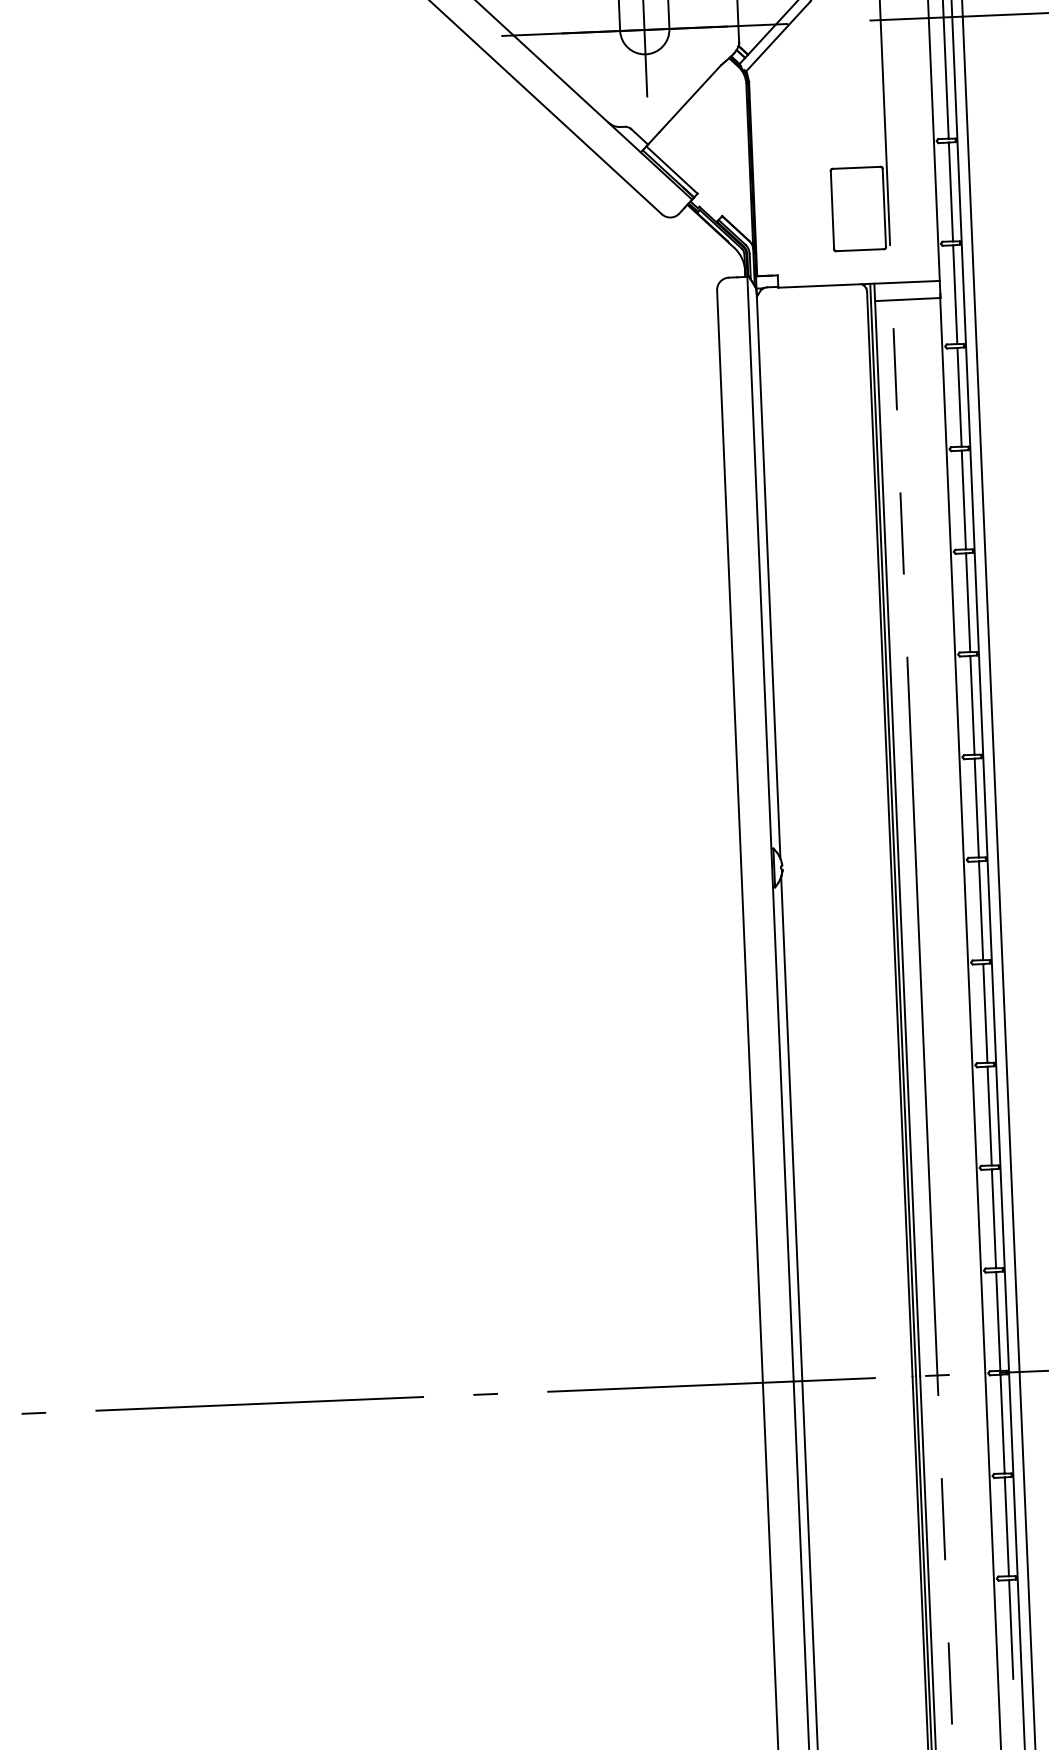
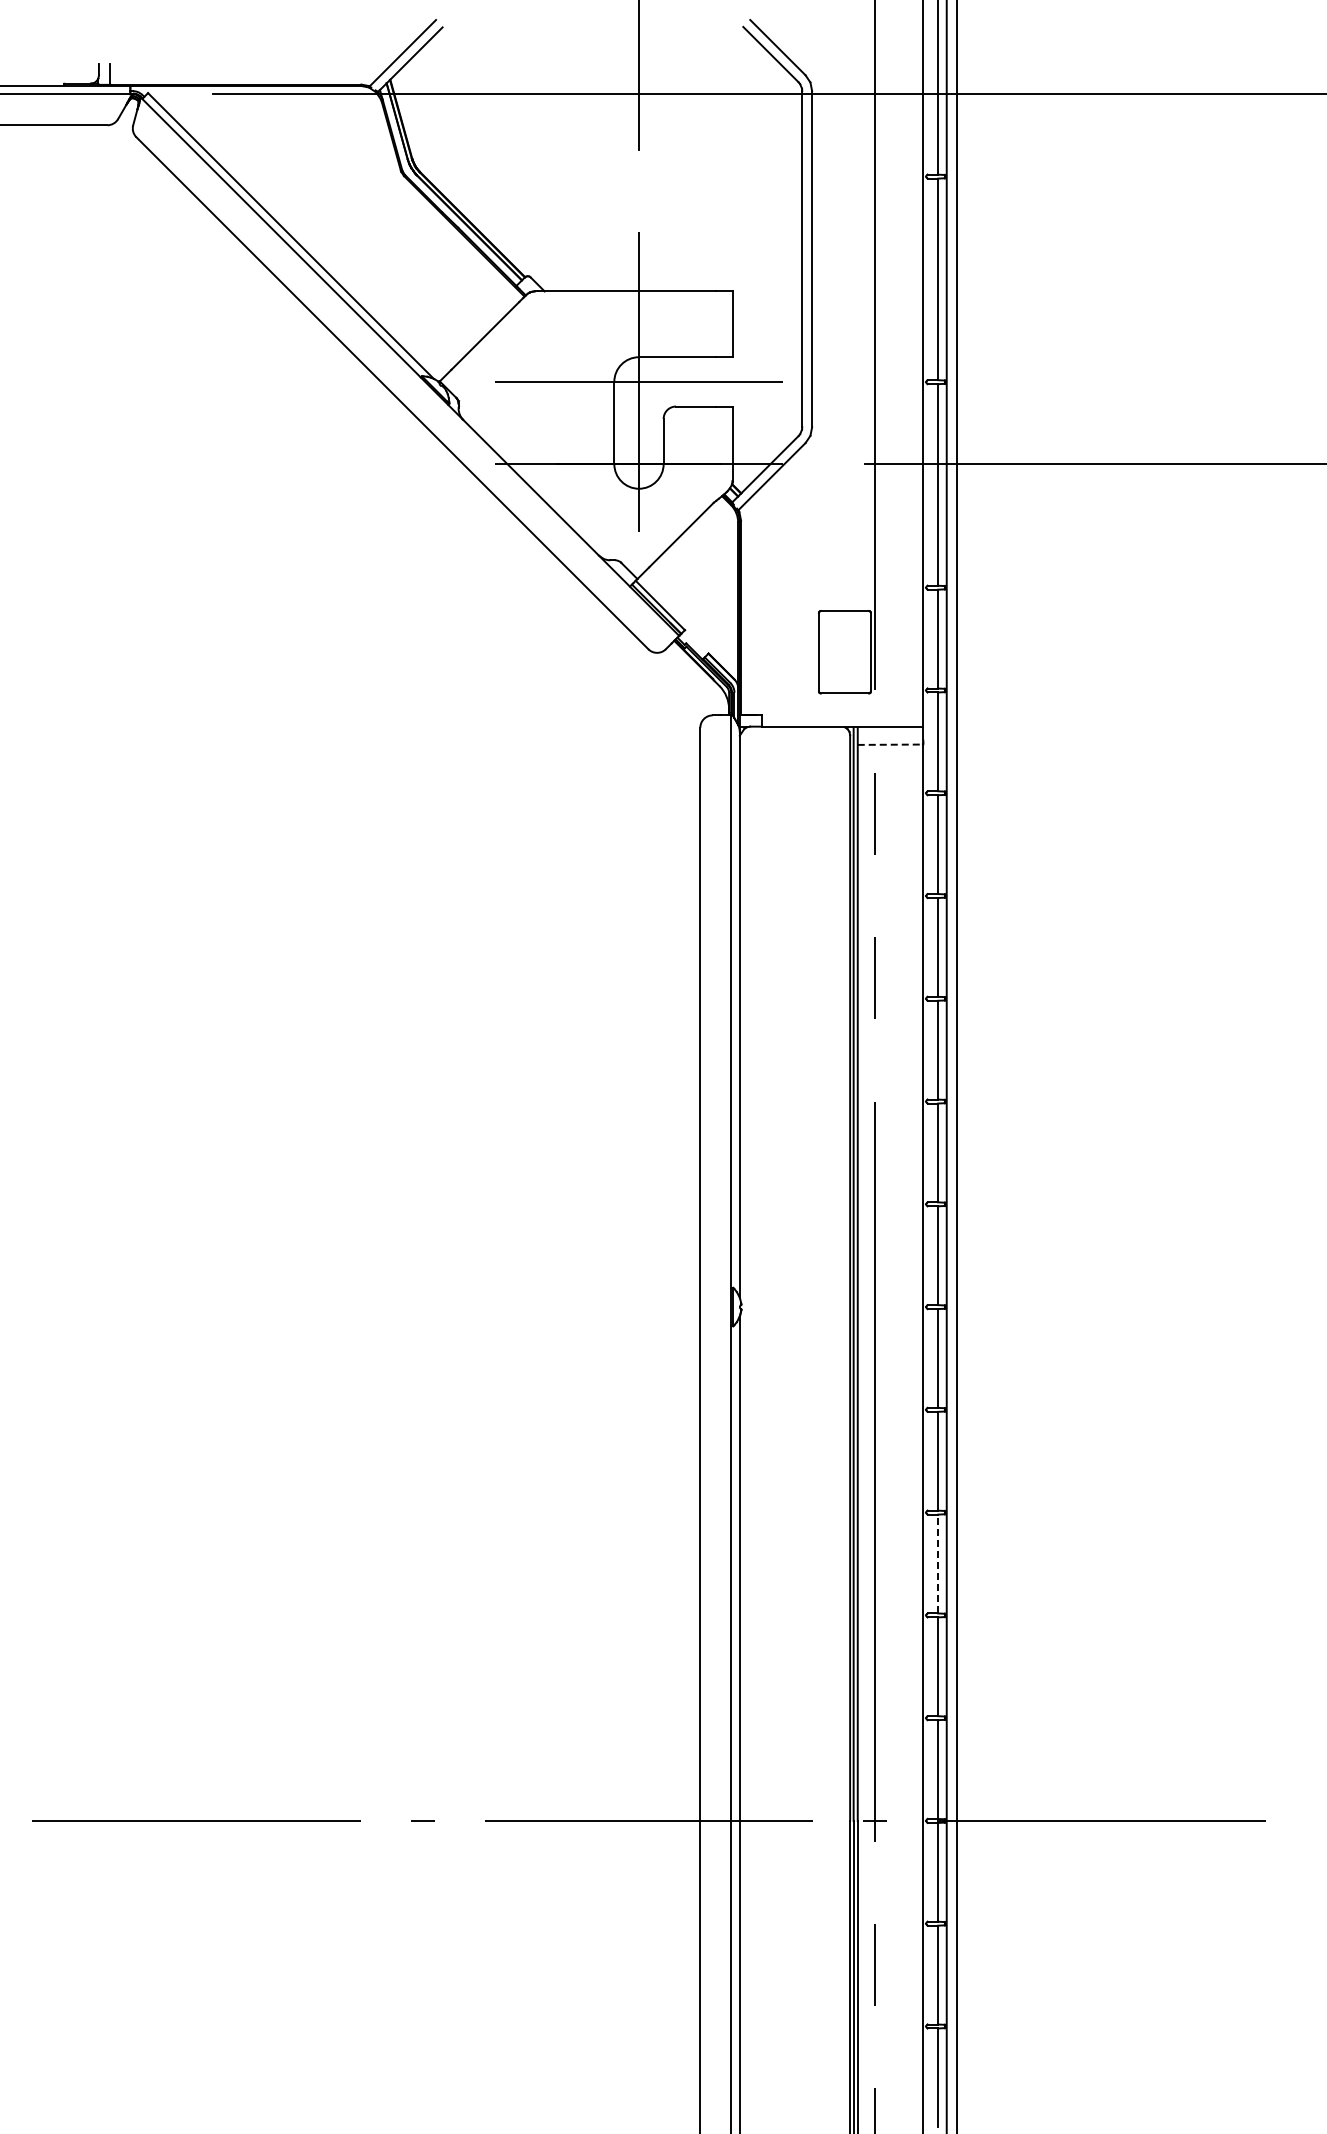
line: (907, 299) -> (890, 744), solid -> dashed
line: (990, 1115) -> (938, 1563), solid -> dashed

